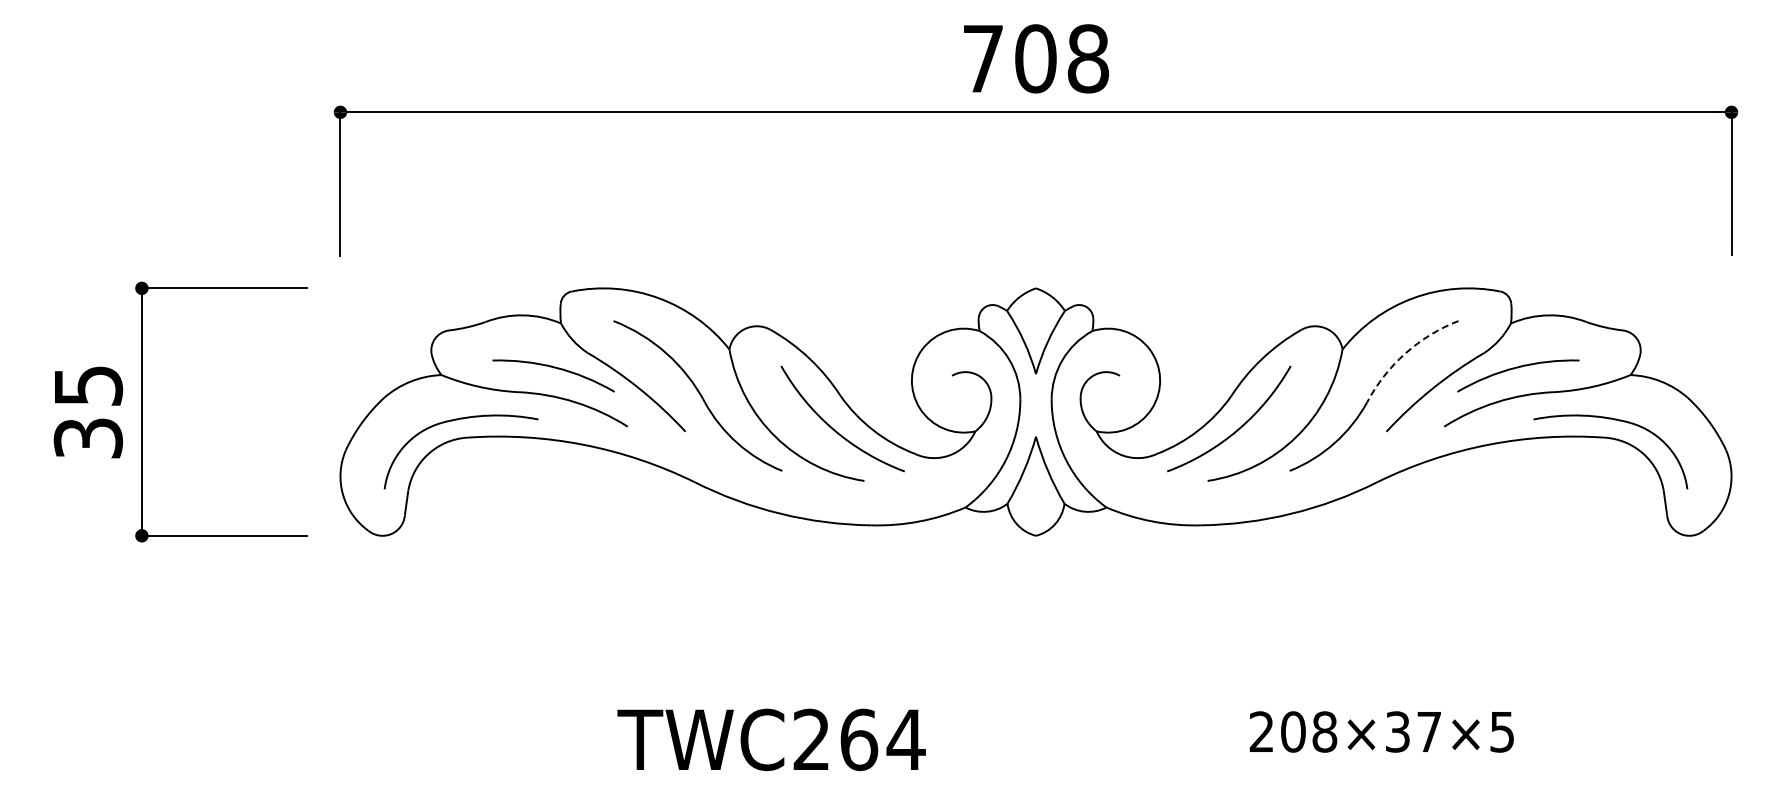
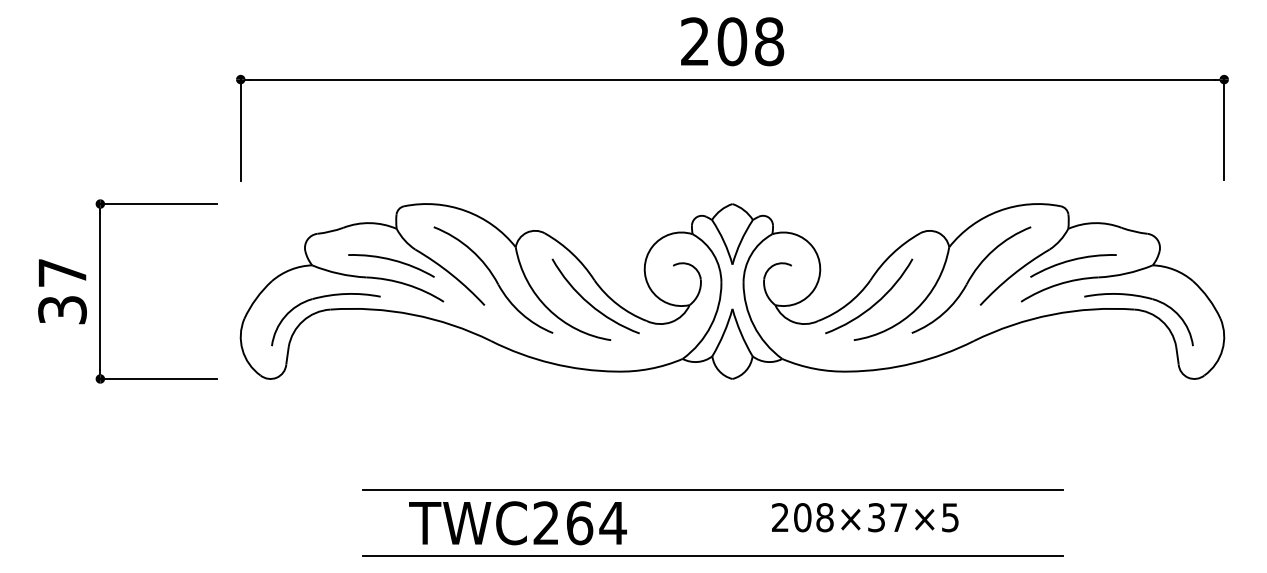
text: (982, 58) -> (694, 41), 708 -> 208
arc: (1405, 353) -> (993, 250), dashed -> solid
text: (89, 385) -> (63, 272), 35 -> 37
line: (1008, 692) -> (713, 489), added
text: (1381, 731) -> (865, 517), moved
text: (771, 739) -> (517, 522), moved
line: (1008, 785) -> (713, 555), added

